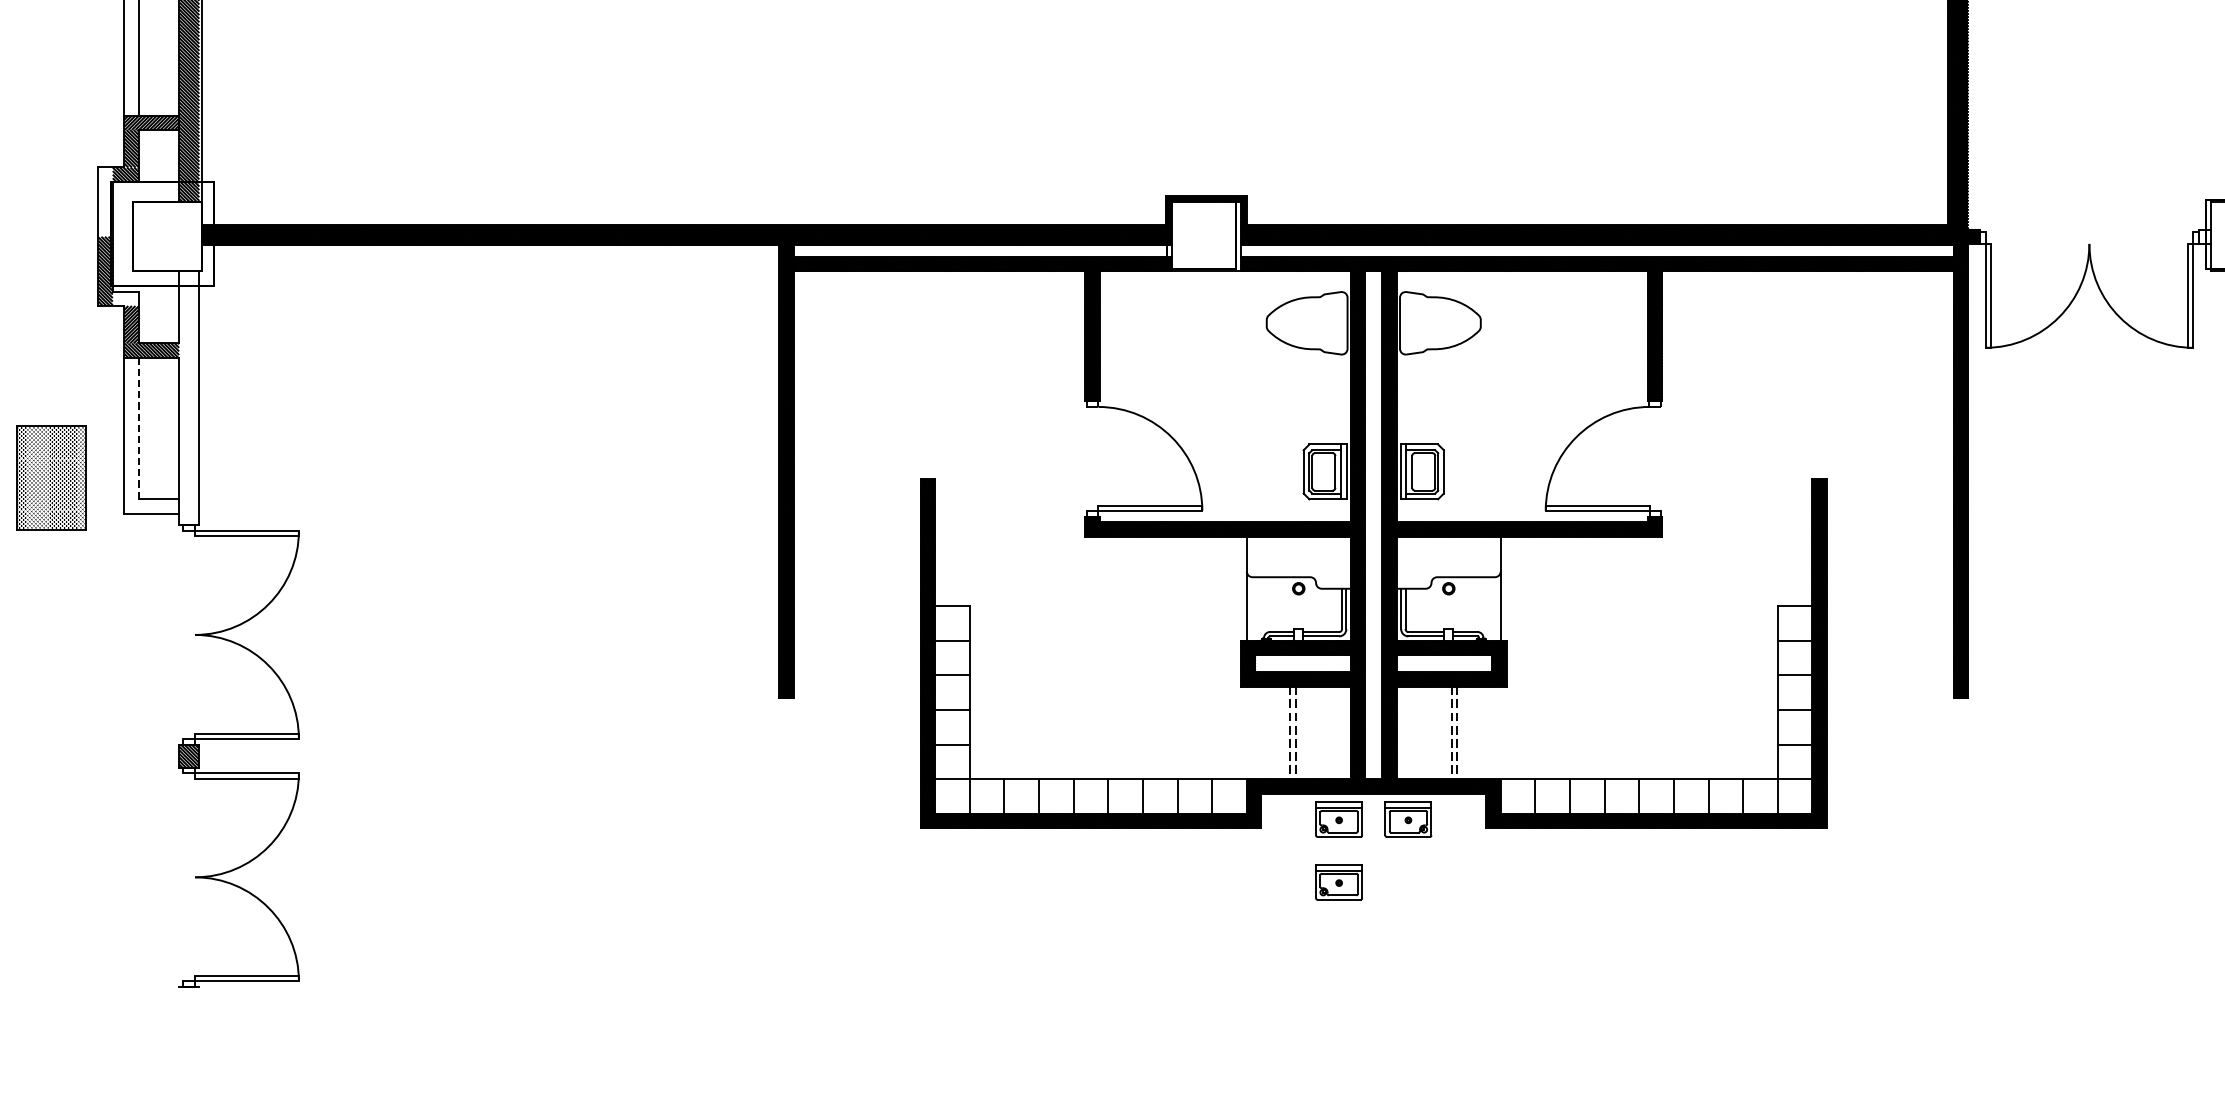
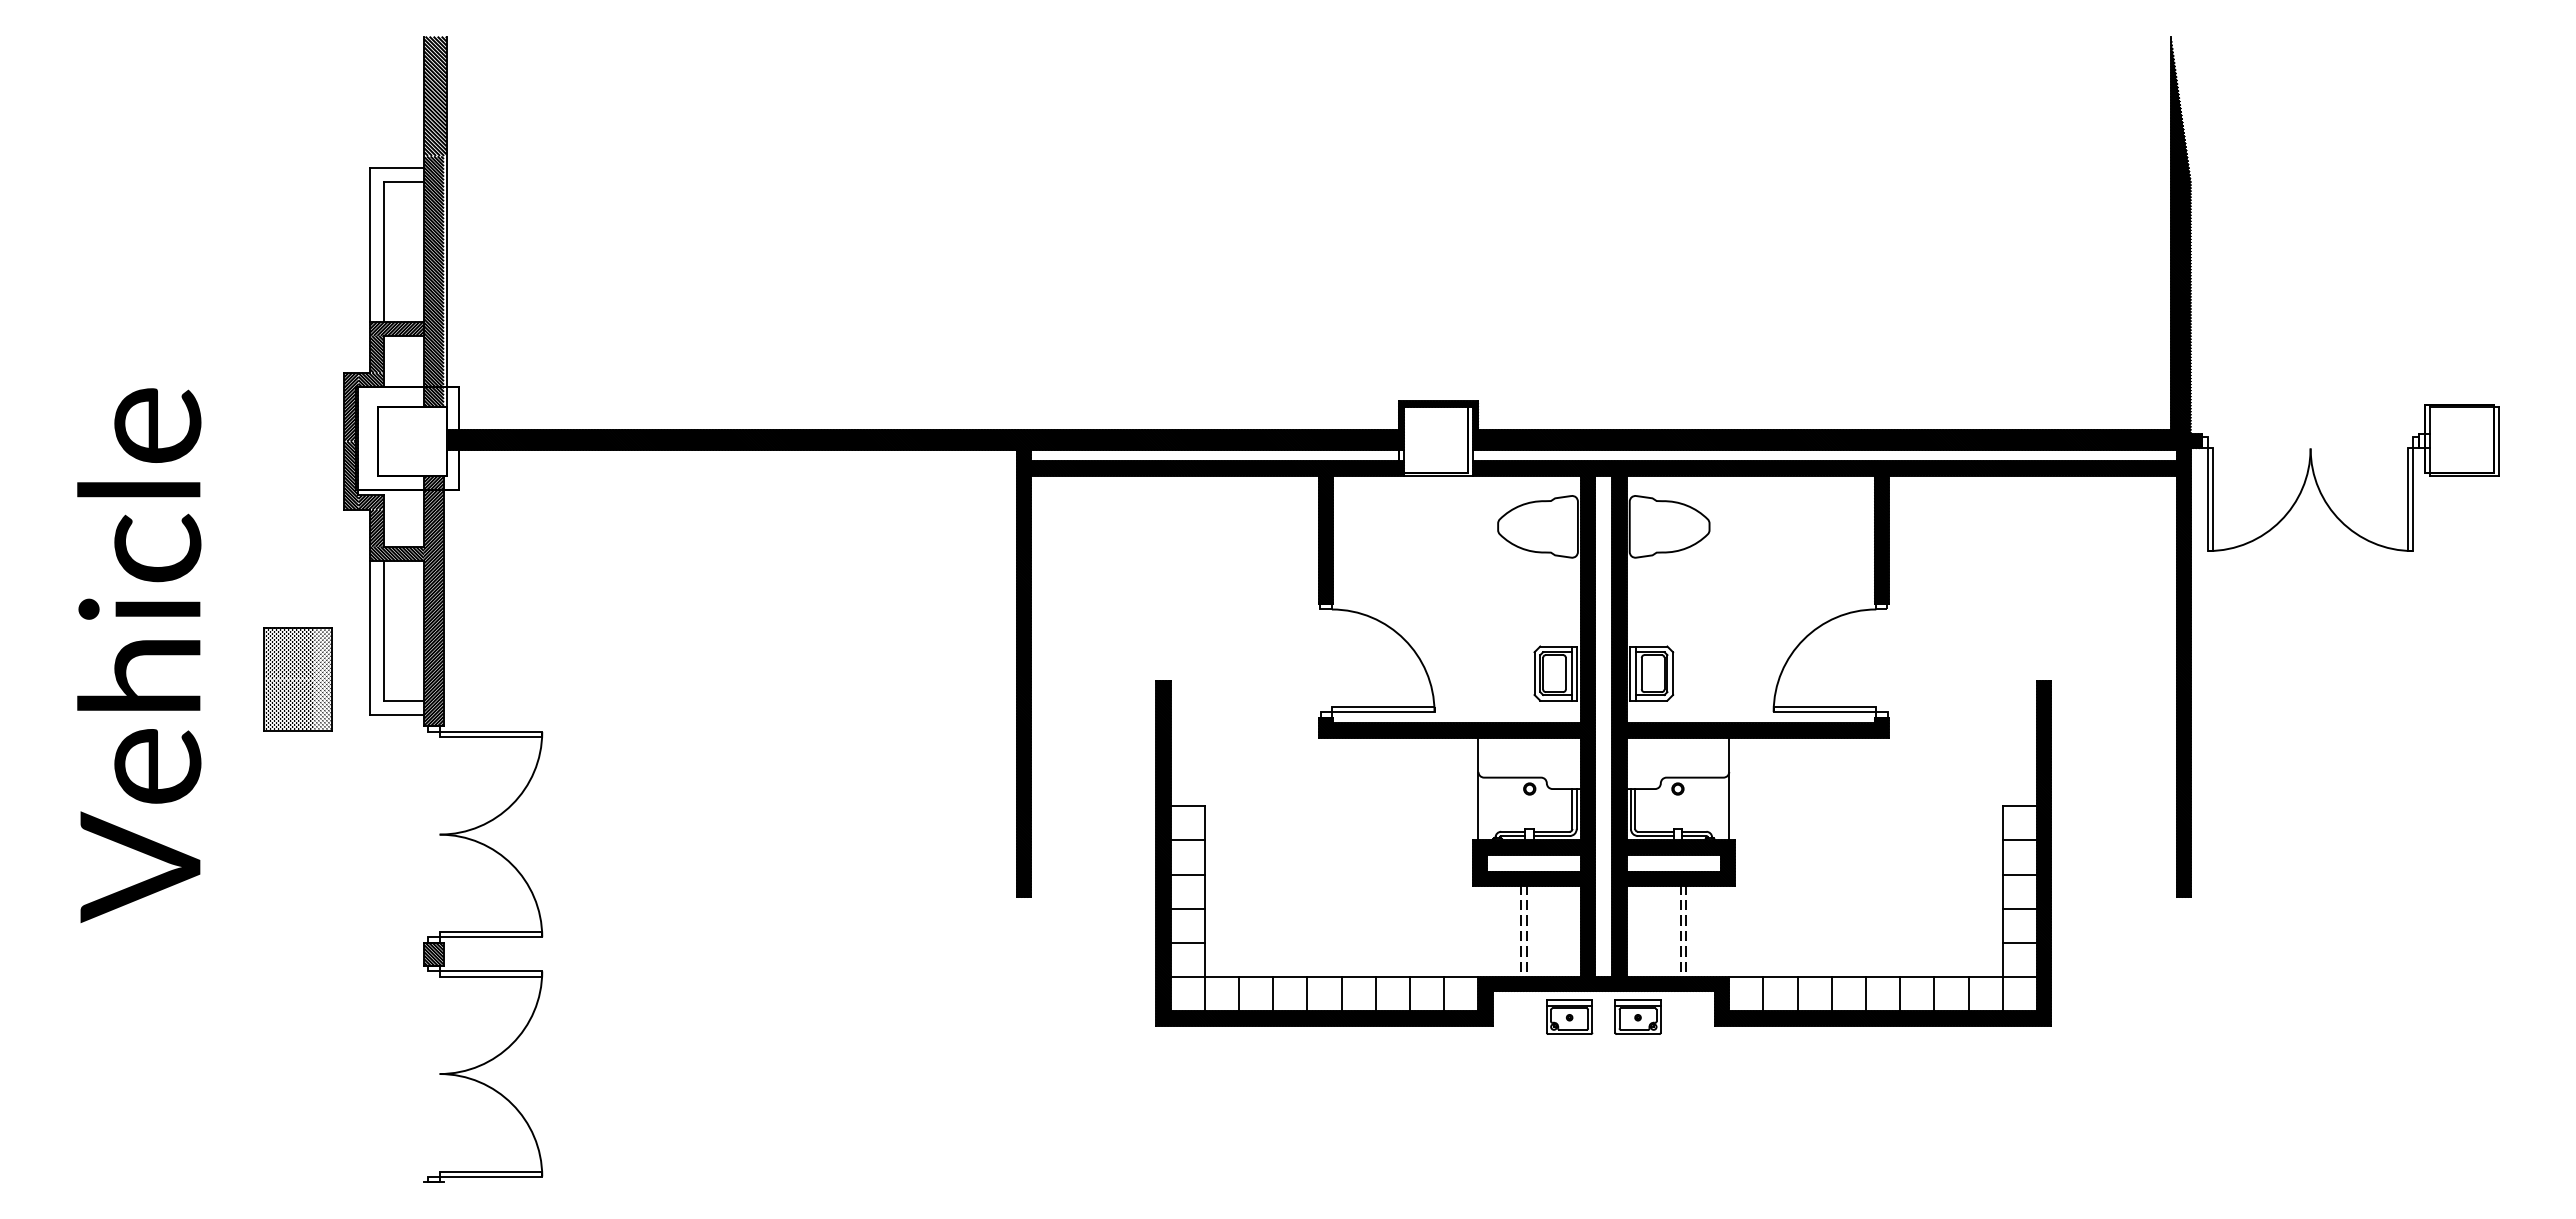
hatch: (105, 201) -> (351, 406), added
hatch: (126, 298) -> (371, 502), added
hatch: (188, 397) -> (433, 600), added
line: (139, 428) -> (384, 630), dashed -> solid
part: (1339, 881) -> (1569, 1078), removed

